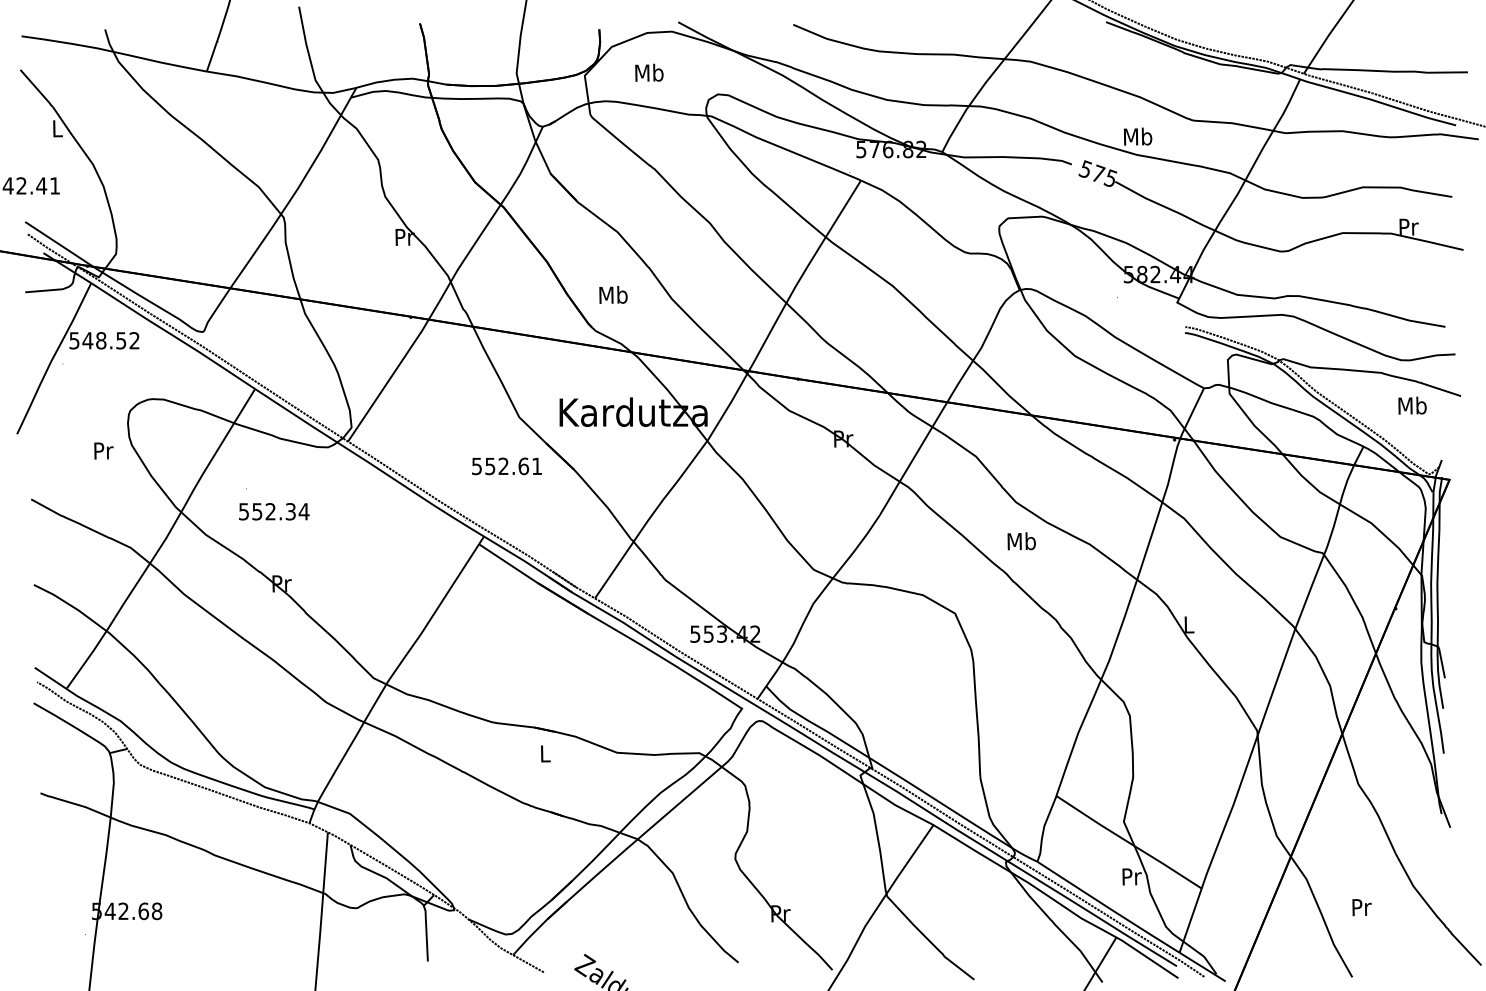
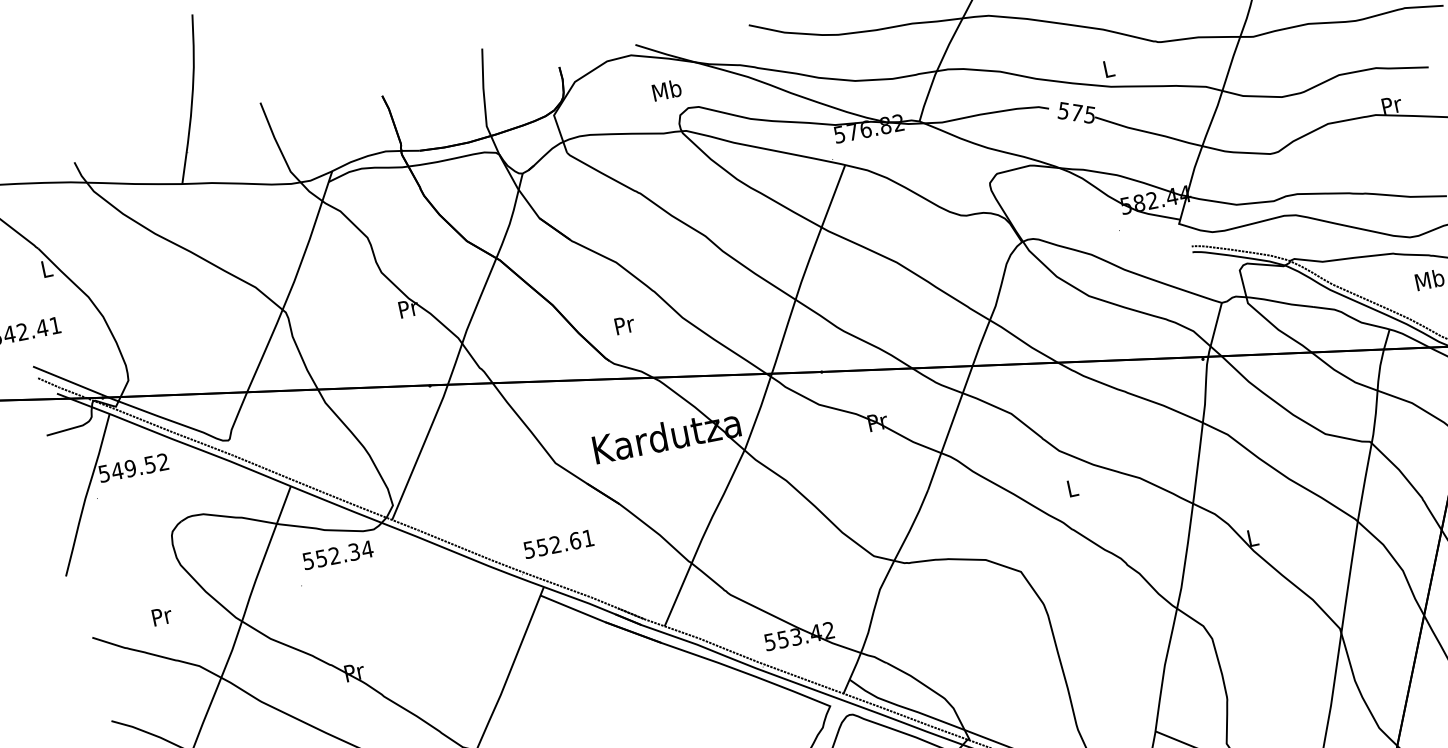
text: (649, 72) -> (666, 89), moved
text: (1137, 136) -> (1108, 68), Mb -> L
text: (613, 294) -> (624, 324), Mb -> Pr
text: (101, 340) -> (130, 468), 548.52 -> 549.52
text: (103, 450) -> (161, 616), moved
text: (506, 466) -> (558, 544), moved
text: (274, 511) -> (338, 554), moved
text: (1021, 541) -> (1072, 488), Mb -> L

